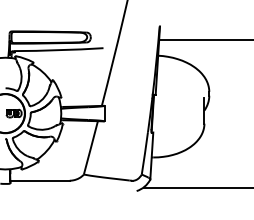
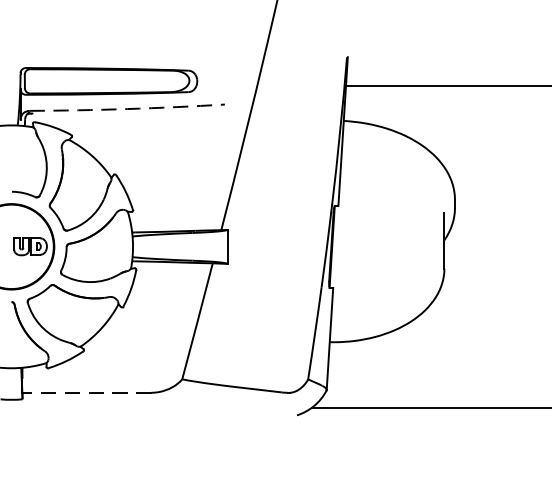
arc: (58, 50) -> (127, 109), solid -> dashed
line: (40, 180) -> (87, 392), solid -> dashed

